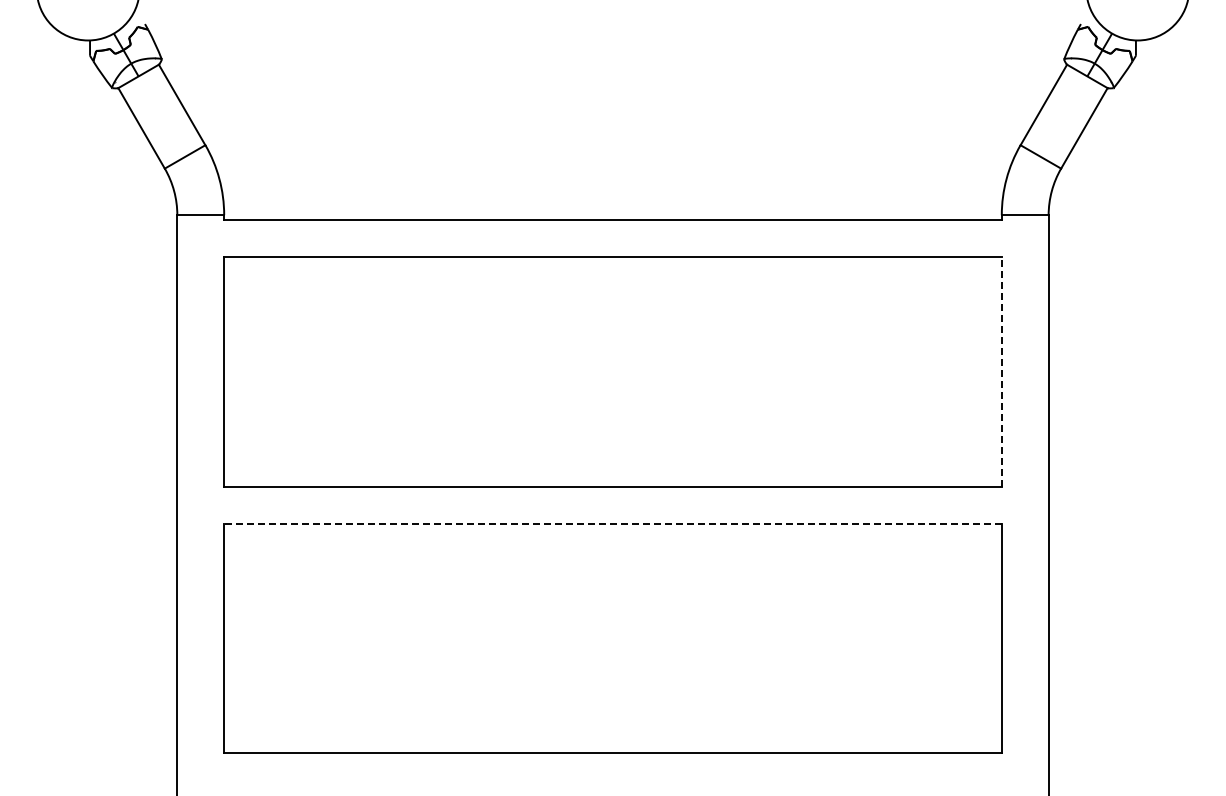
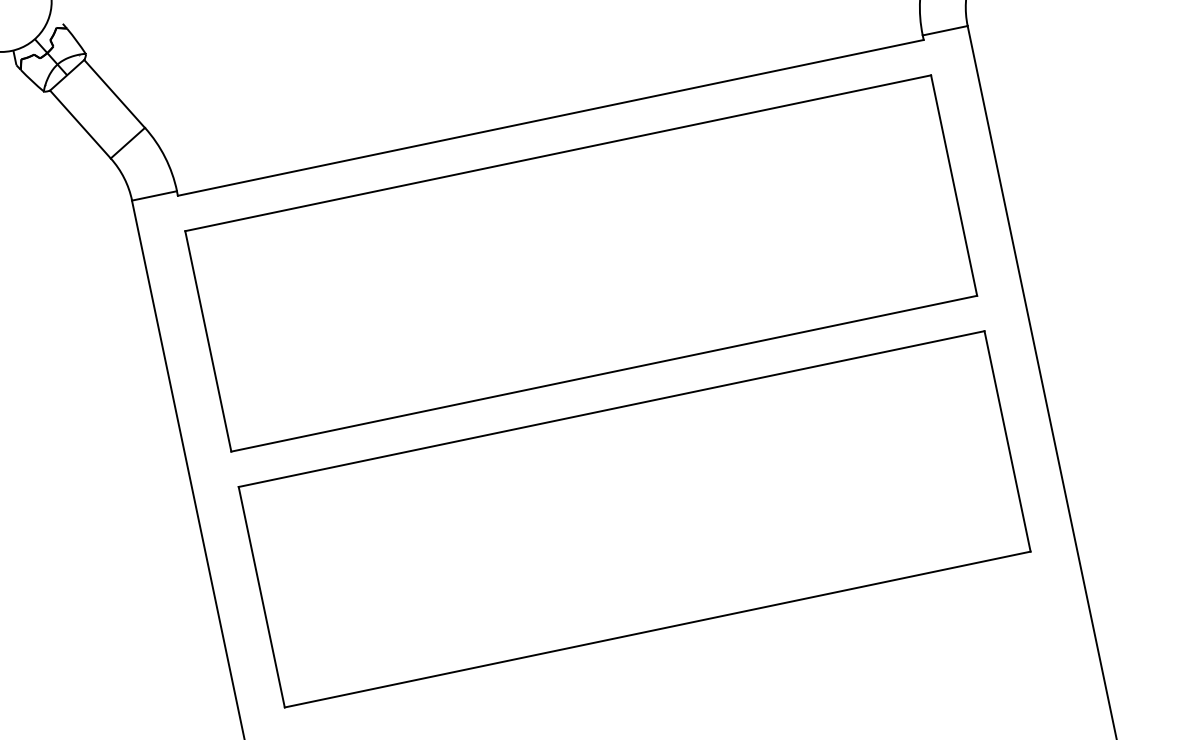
line: (1001, 371) -> (953, 185), dashed -> solid
line: (612, 523) -> (611, 409), dashed -> solid

